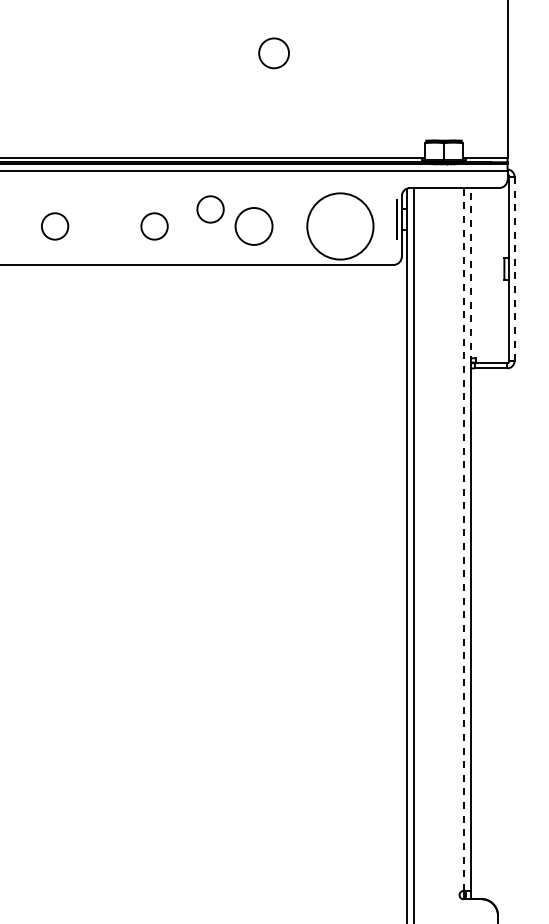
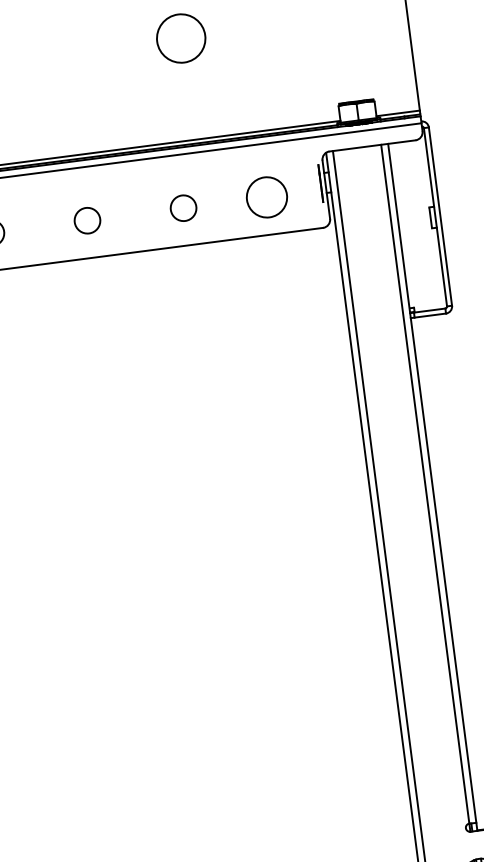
circle: (273, 53) -> (180, 38), size x1.67
circle: (210, 209) -> (139, 197), removed
circle: (253, 226) -> (183, 208), size x0.71
circle: (340, 226) -> (267, 197), size x0.62
line: (514, 268) -> (440, 216), dashed -> solid
line: (470, 275) -> (398, 228), dashed -> solid
line: (463, 538) -> (425, 483), dashed -> solid

